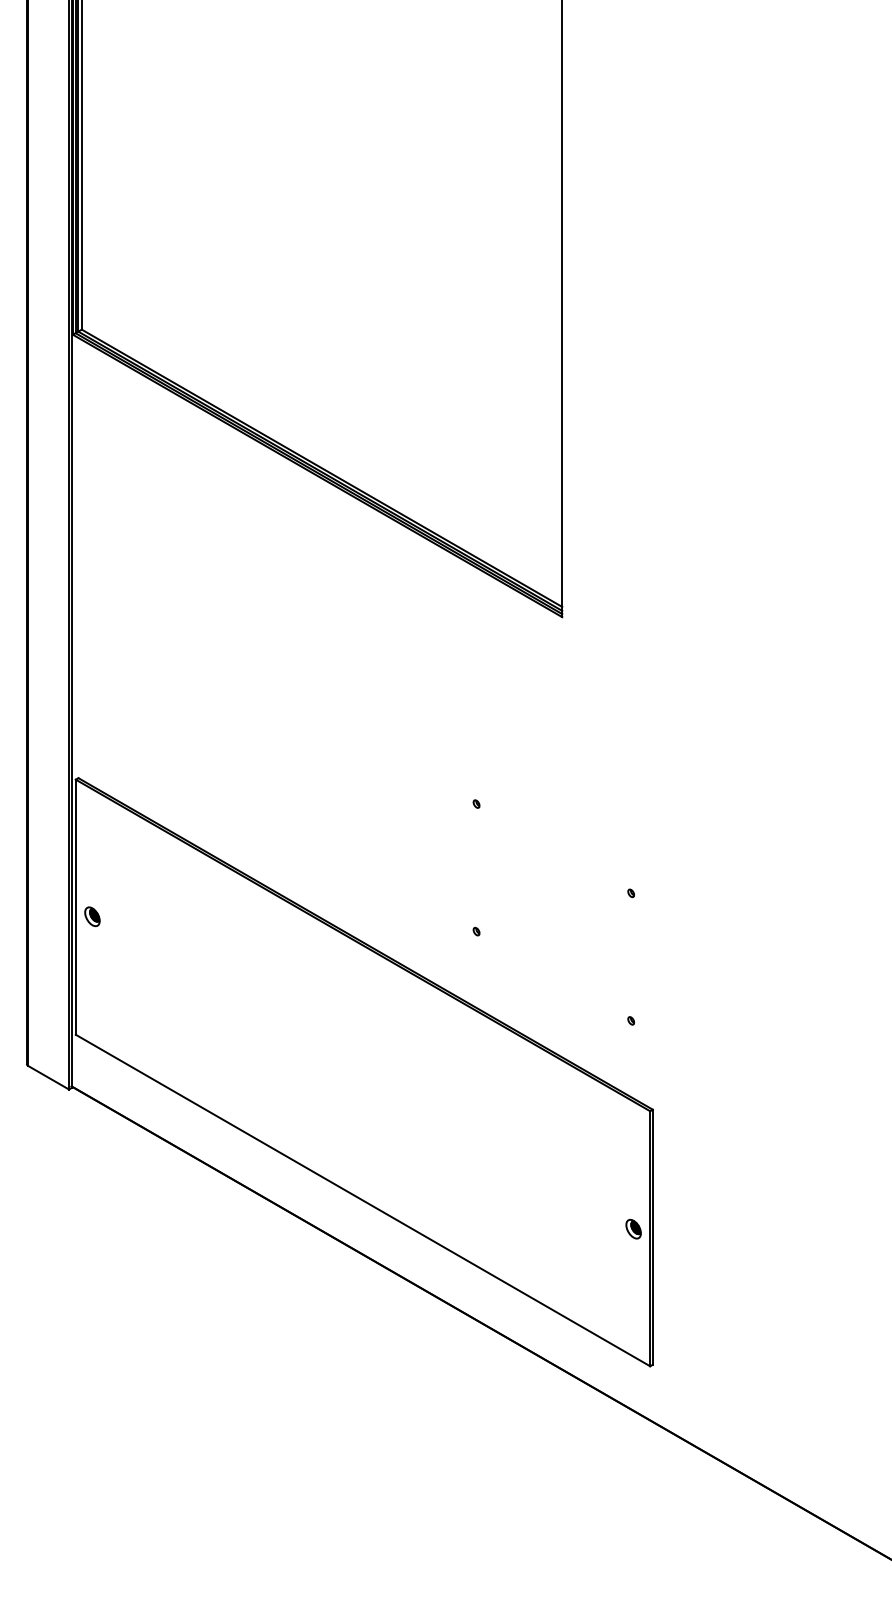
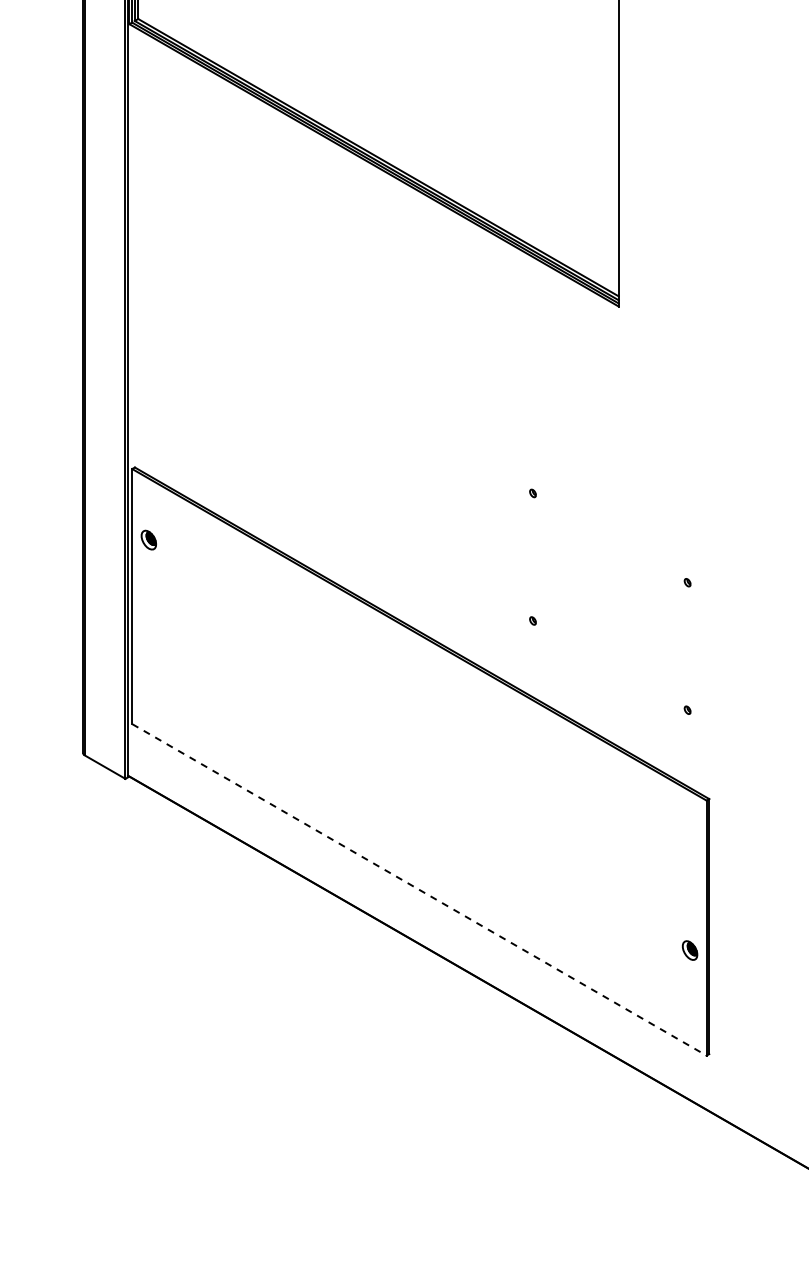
part: (92, 916) -> (148, 539), moved
line: (363, 1200) -> (419, 889), solid -> dashed
part: (633, 1228) -> (689, 949), moved

